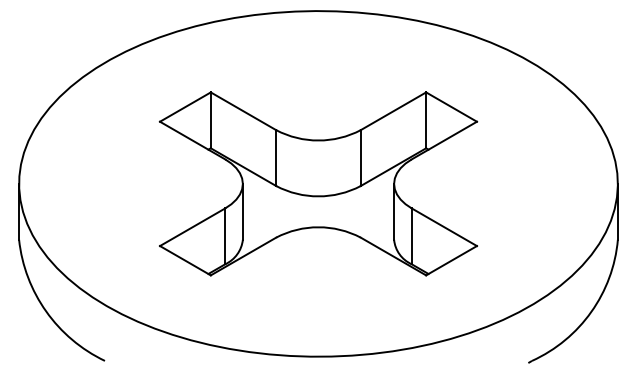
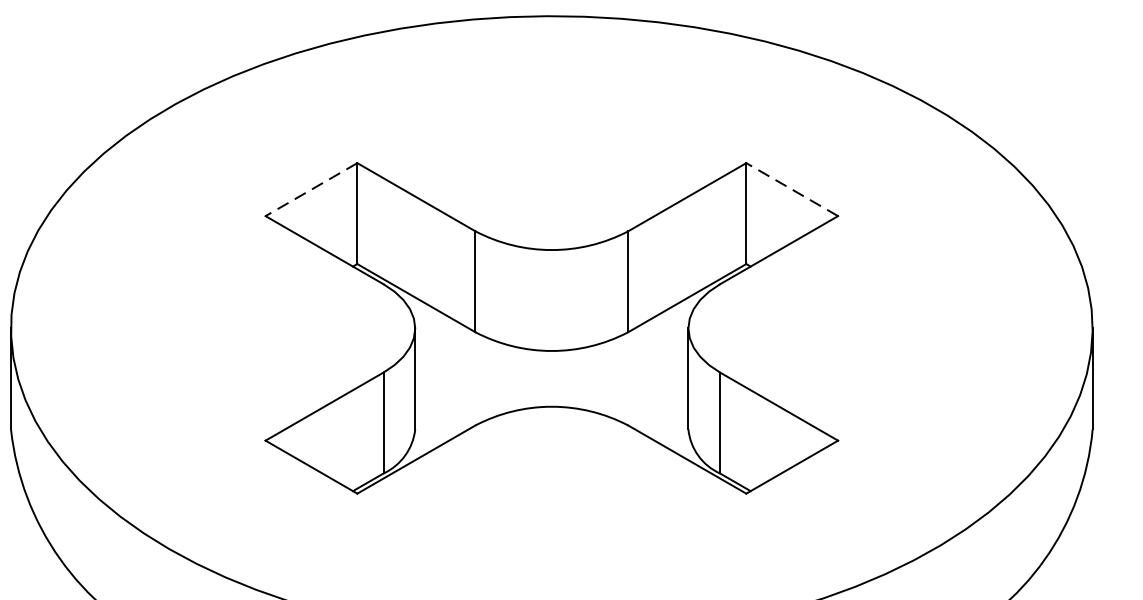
line: (451, 106) -> (792, 188), solid -> dashed
line: (185, 107) -> (311, 190), solid -> dashed

